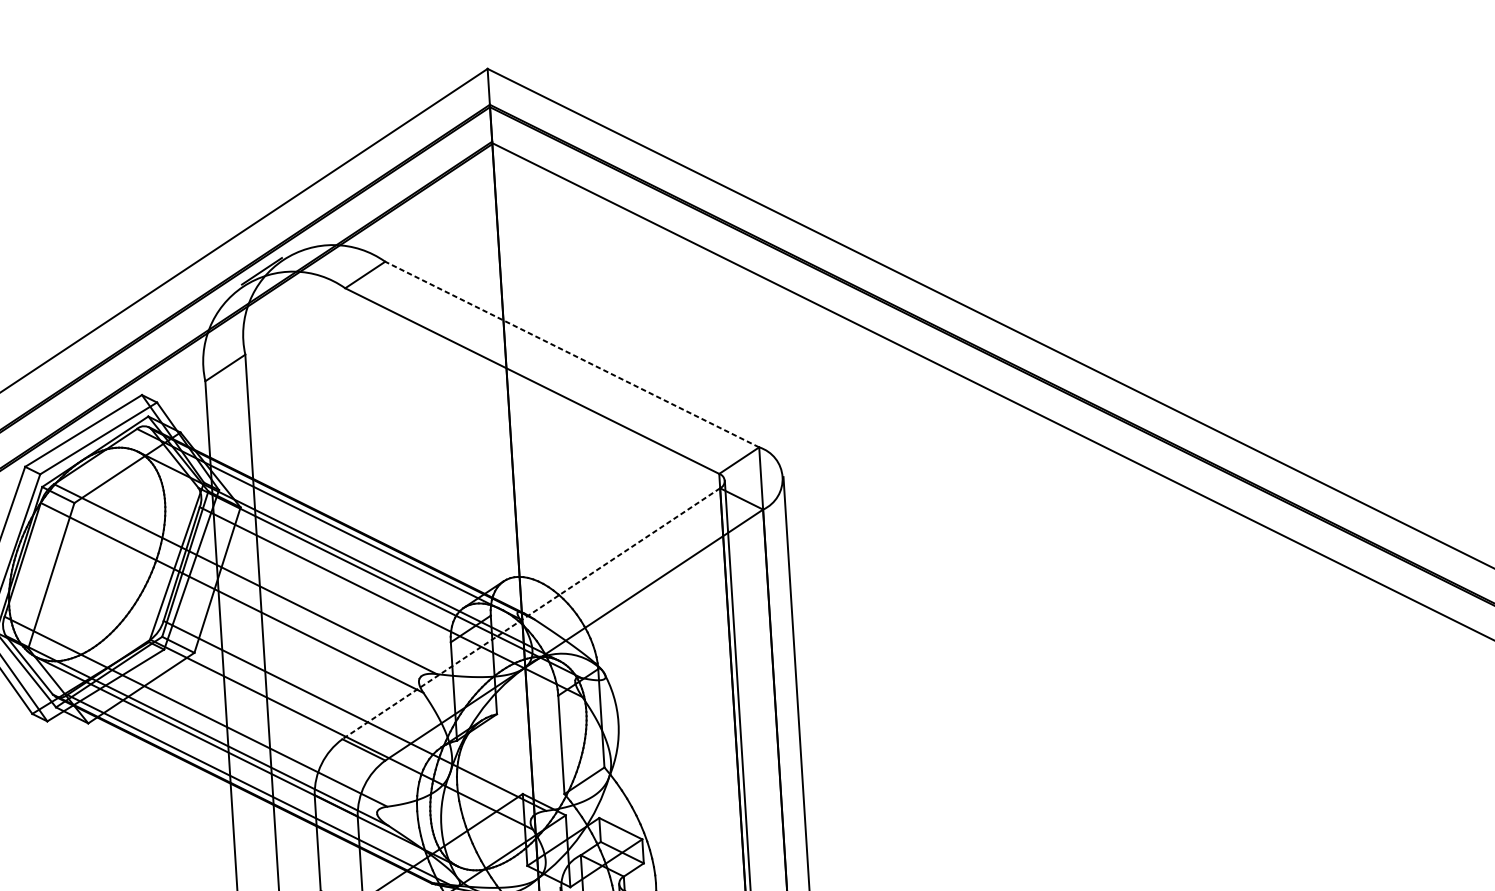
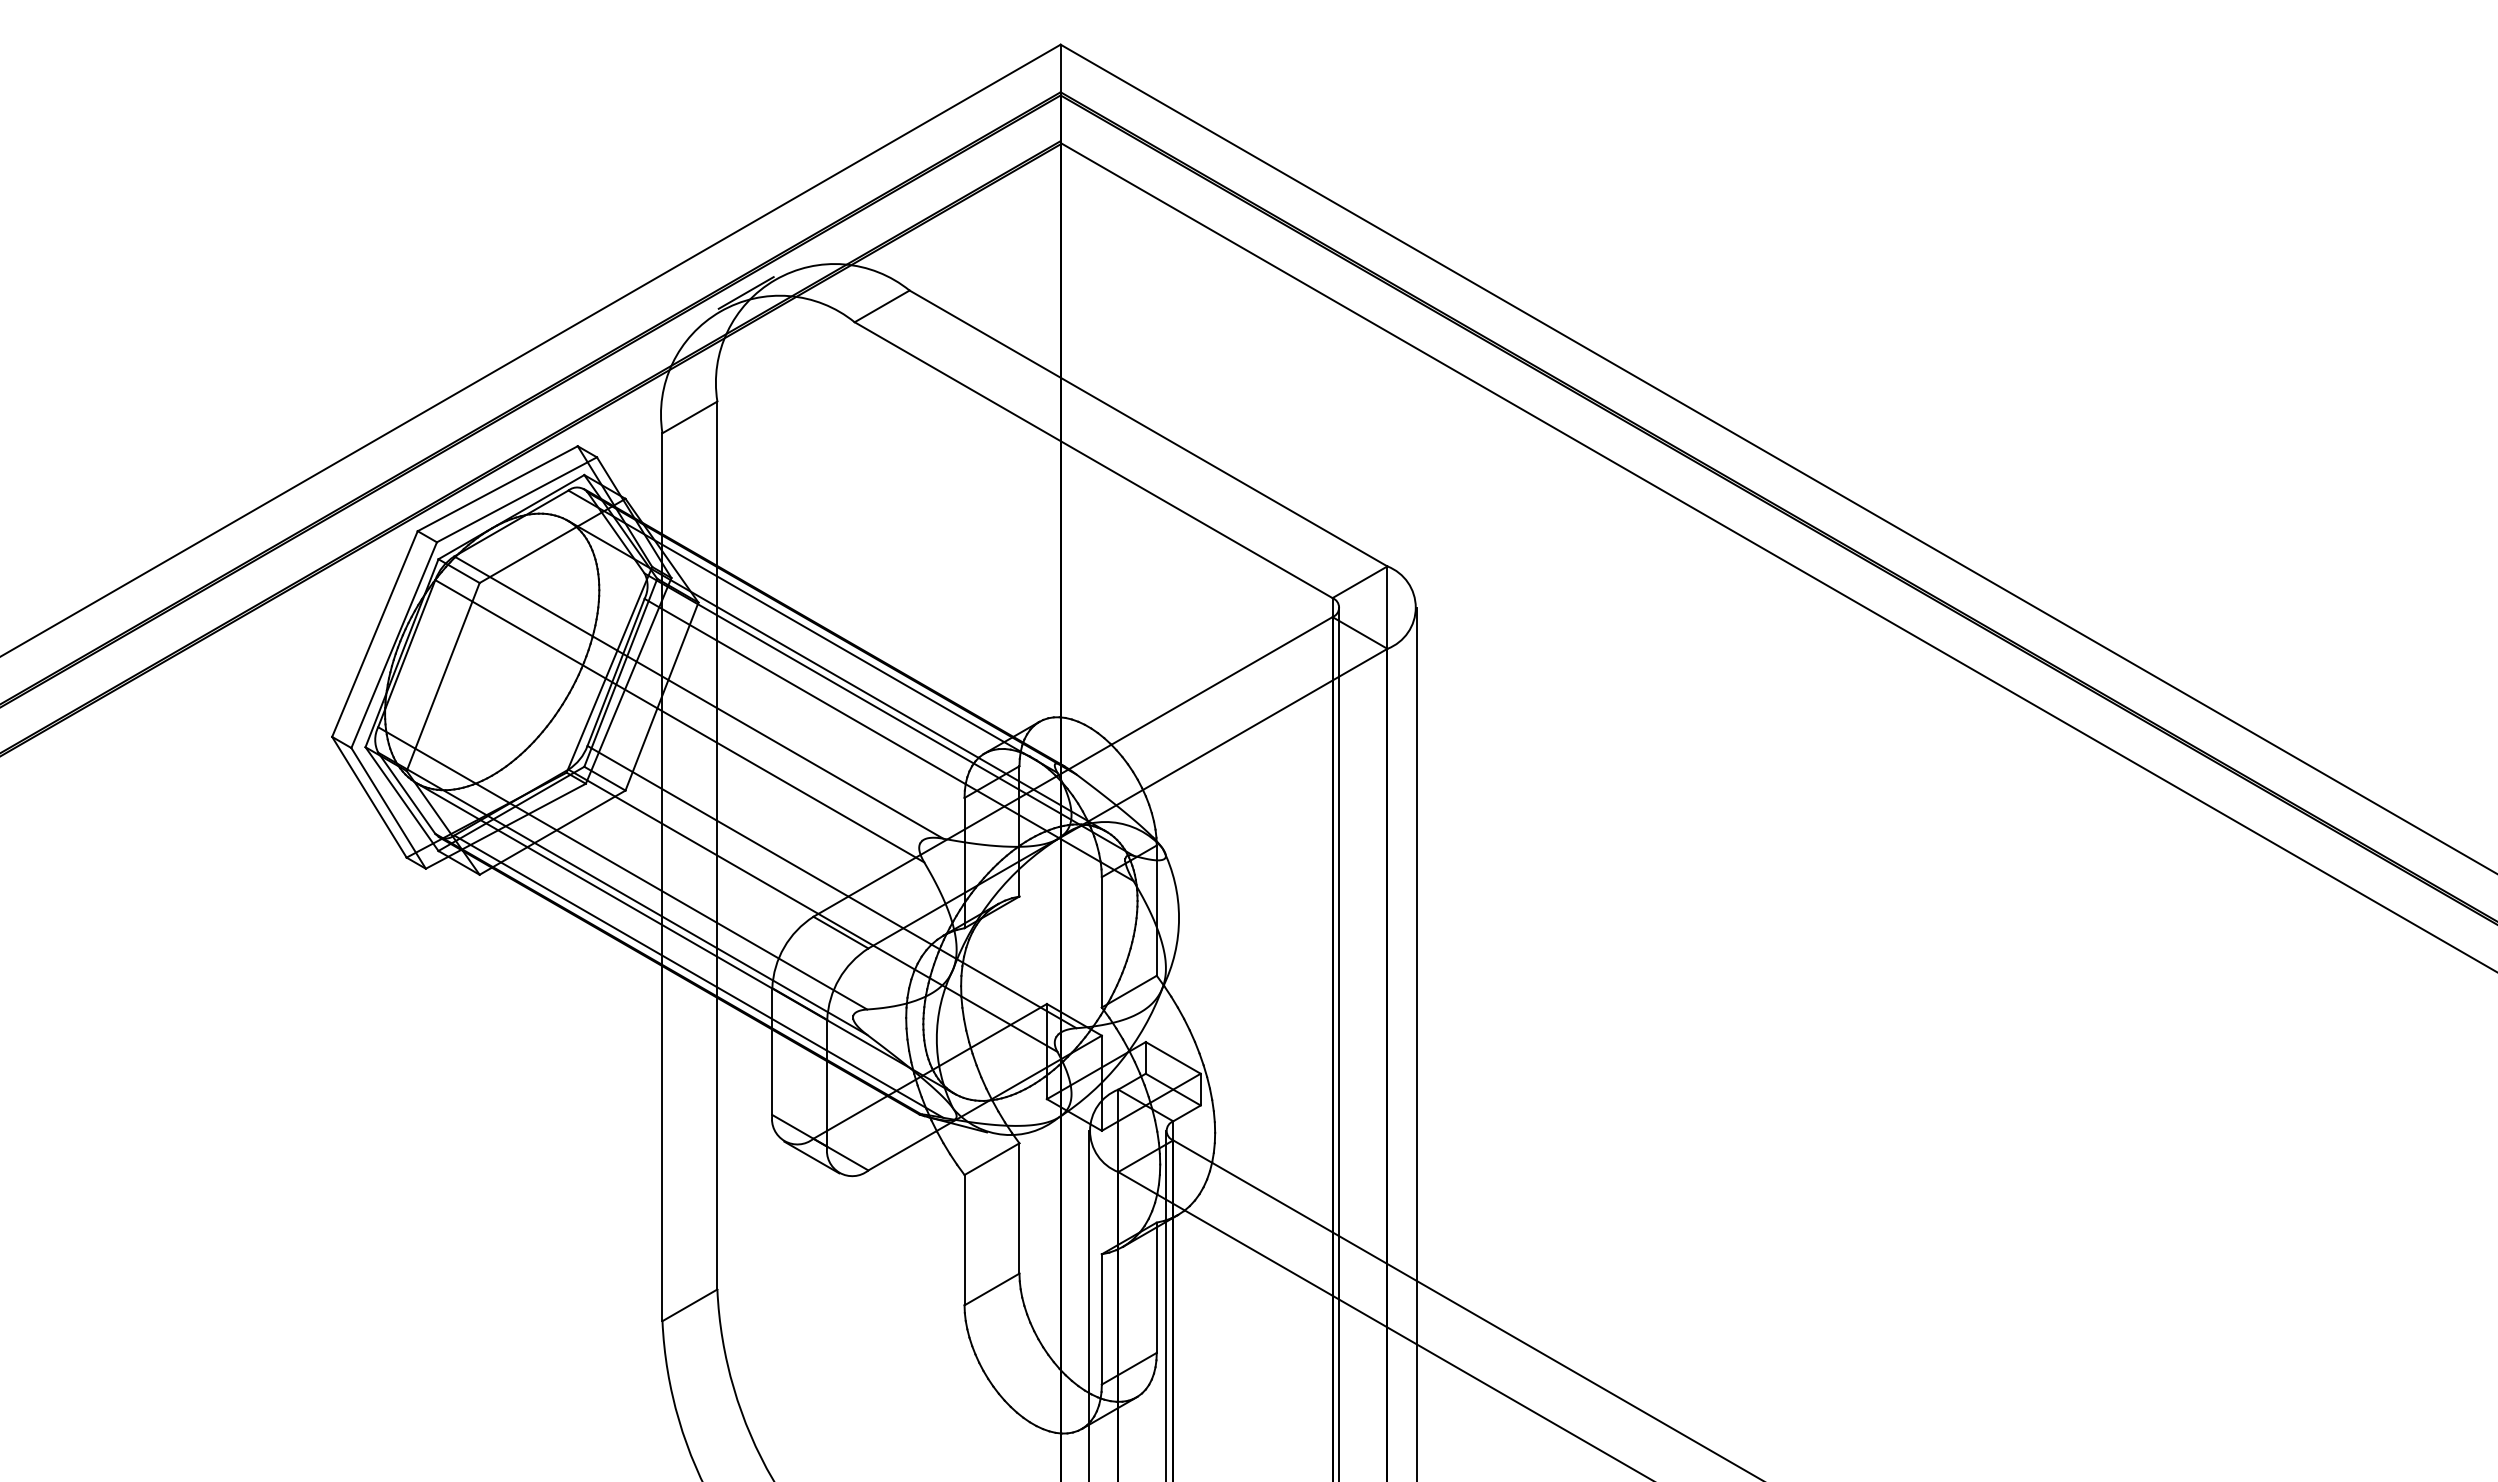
line: (572, 354) -> (1148, 428), dashed -> solid
line: (531, 613) -> (1073, 766), dashed -> solid

